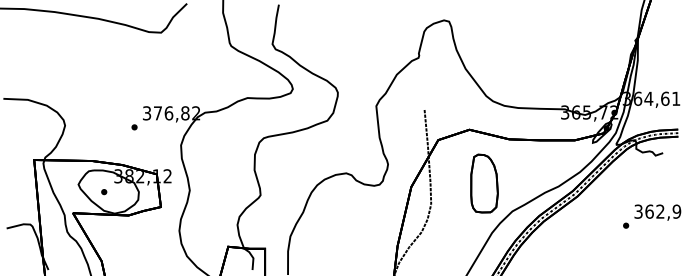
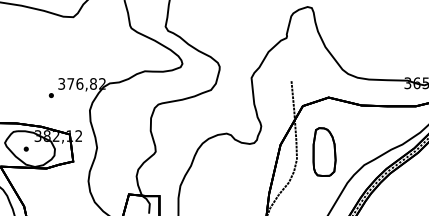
part: (484, 183) -> (324, 151), moved

